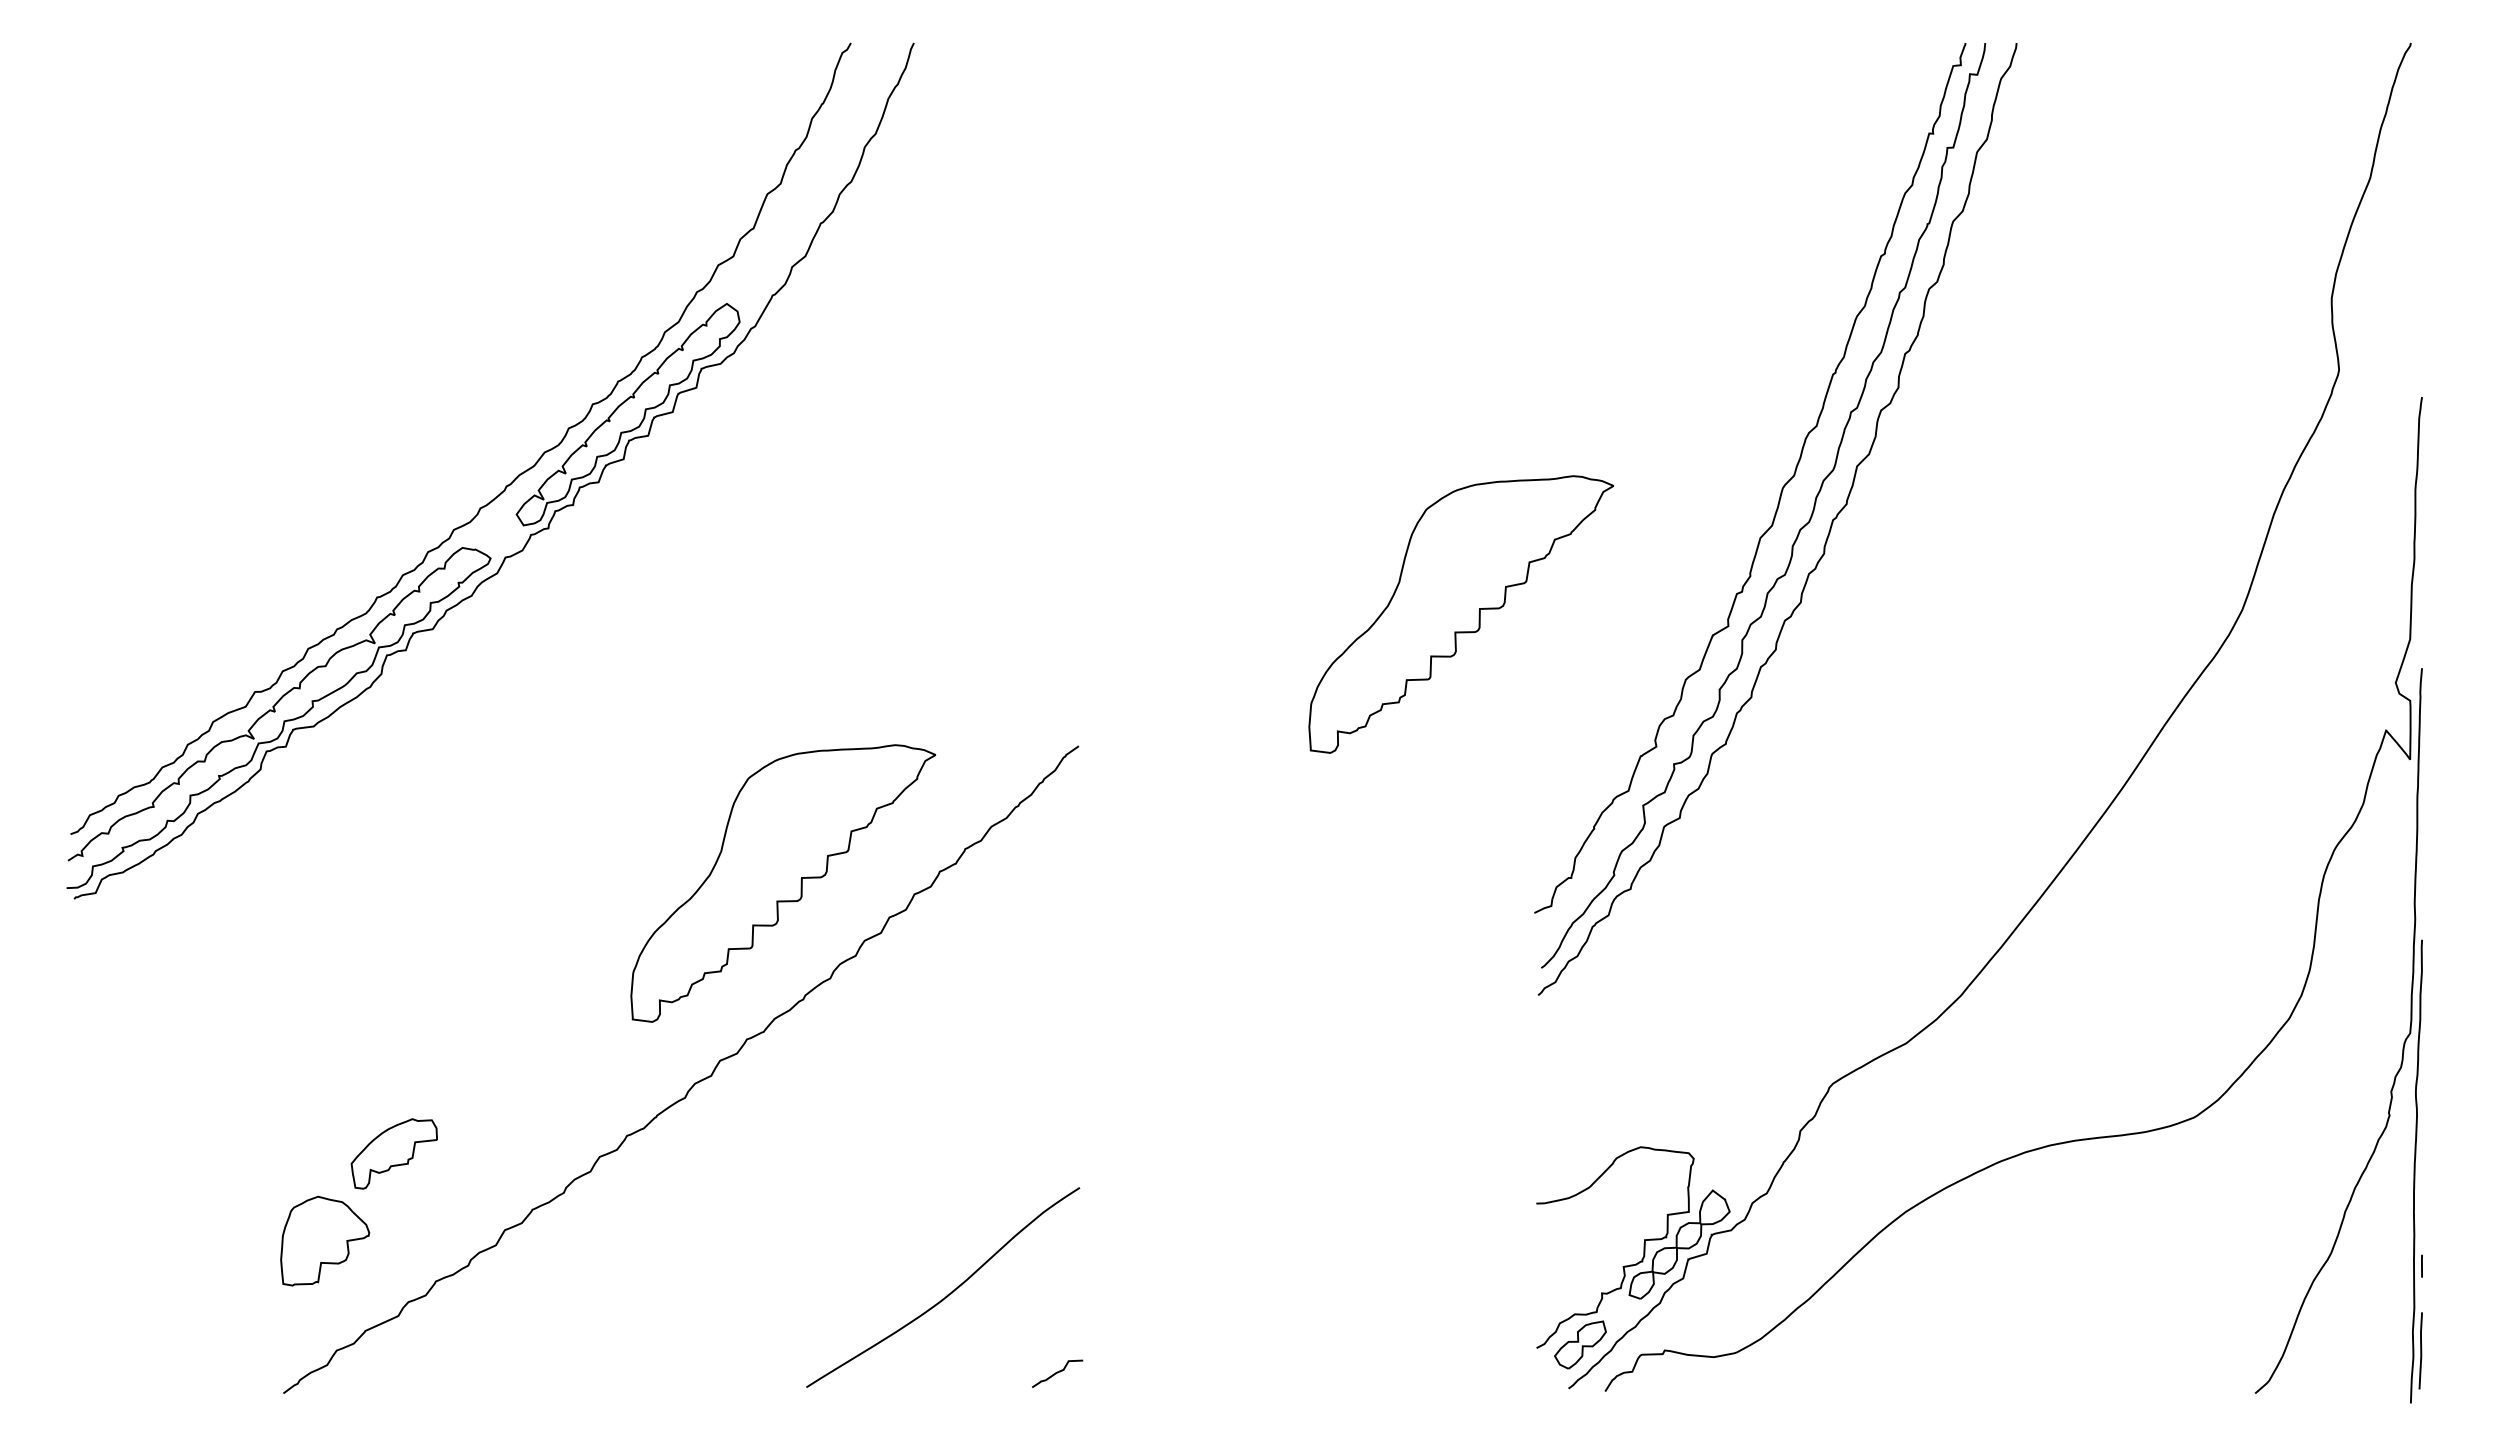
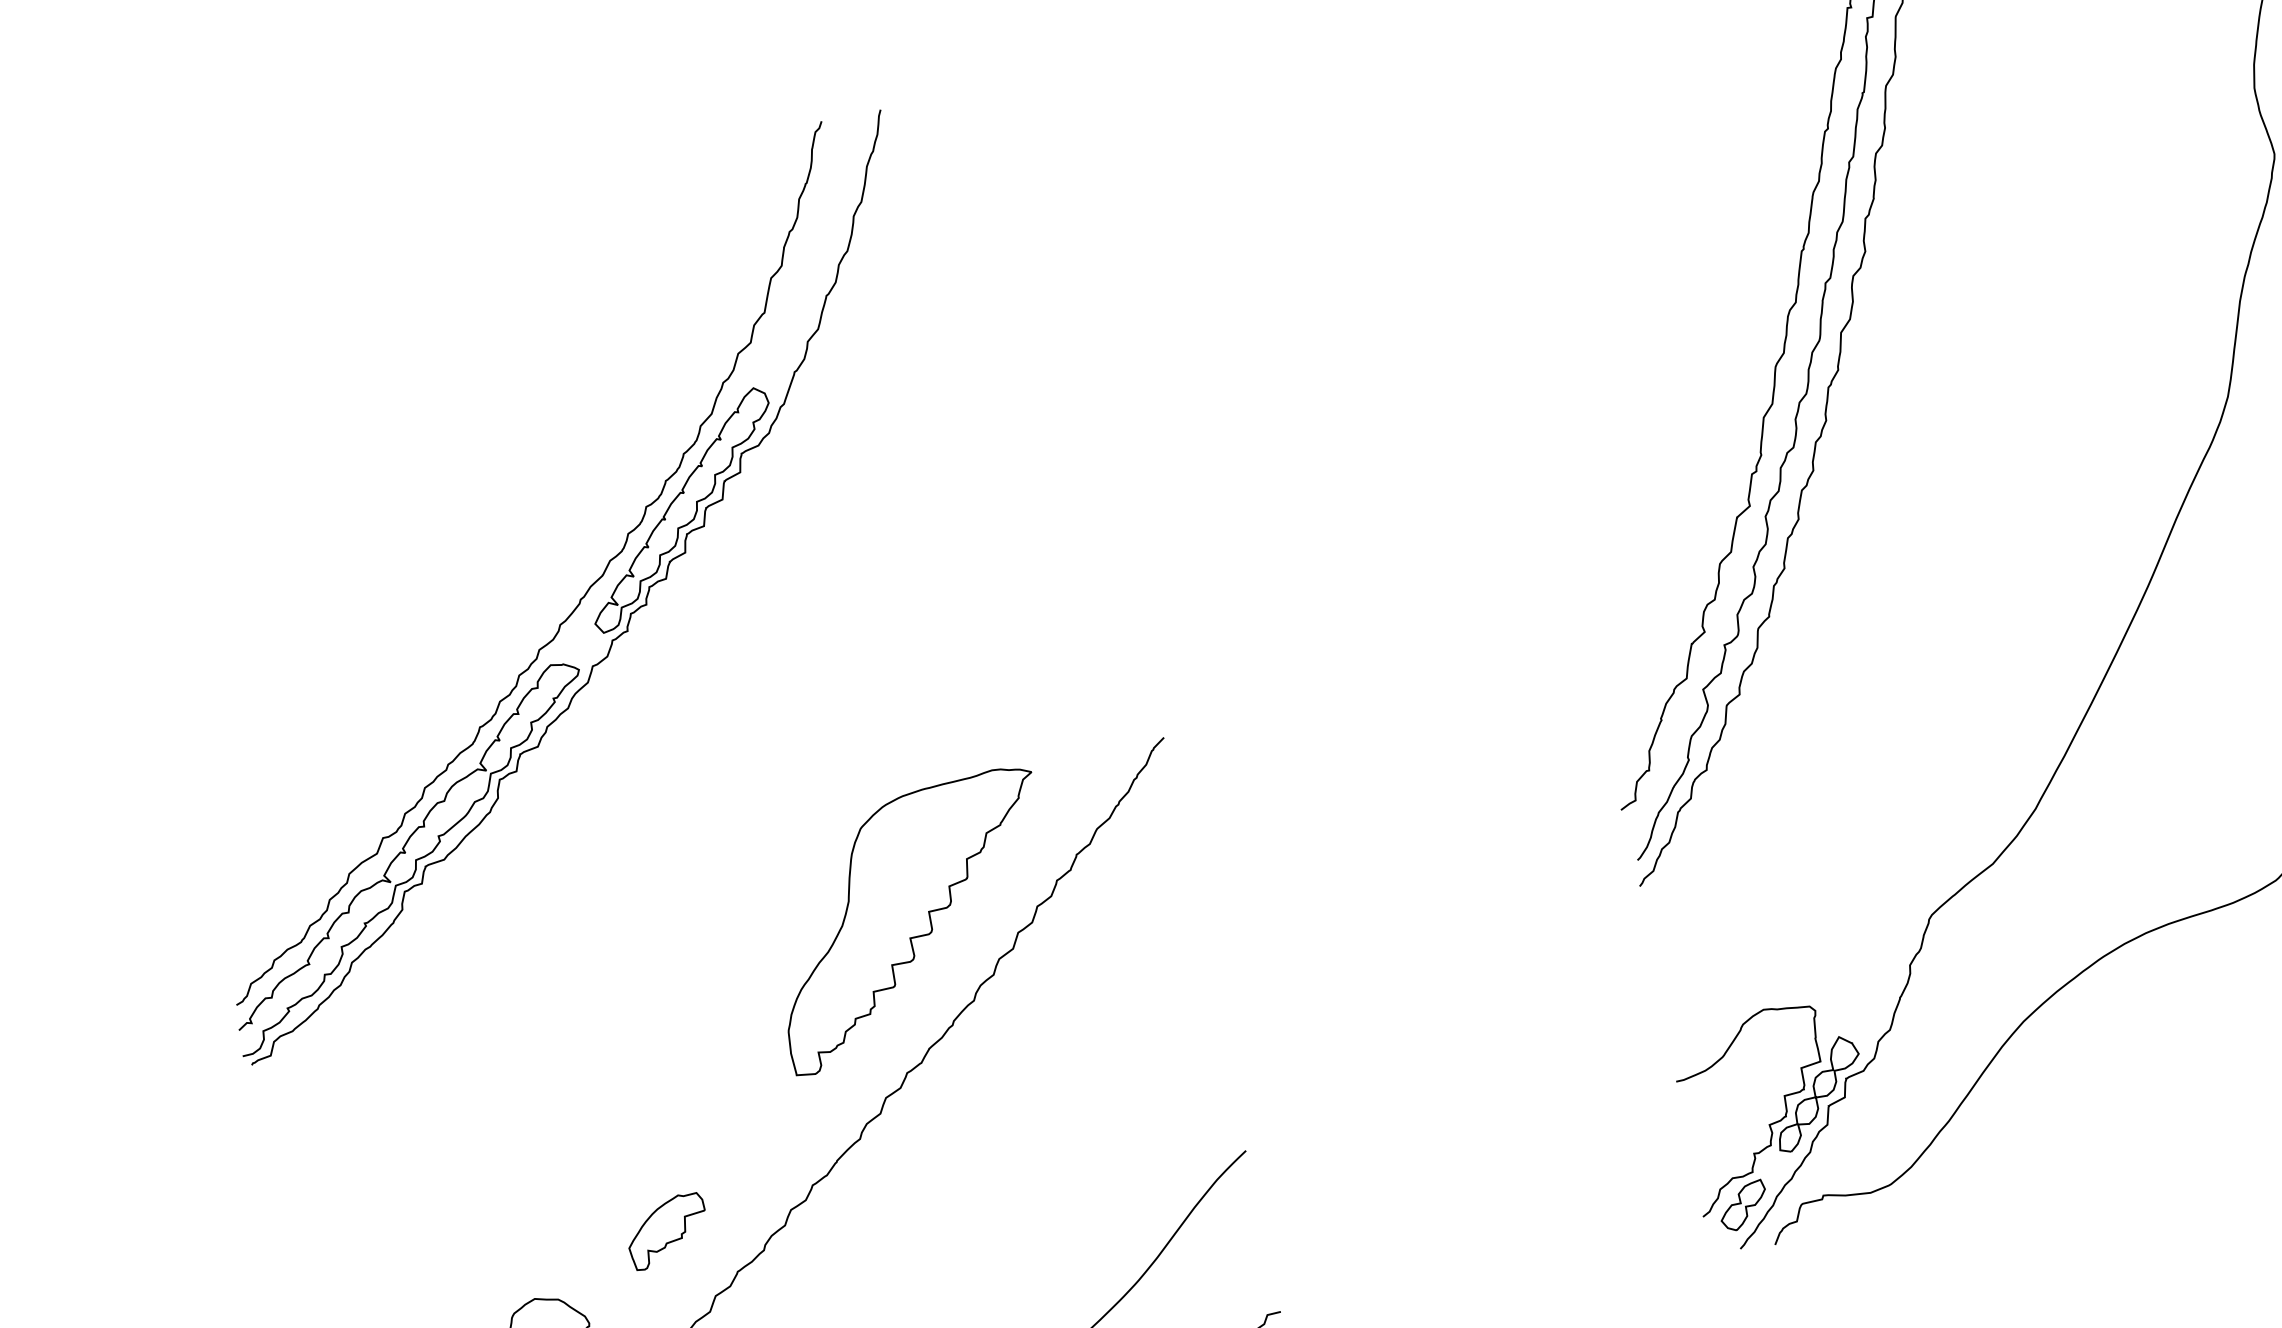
part: (1461, 614) -> (1498, 544), removed
part: (393, 1153) -> (666, 1231), moved

